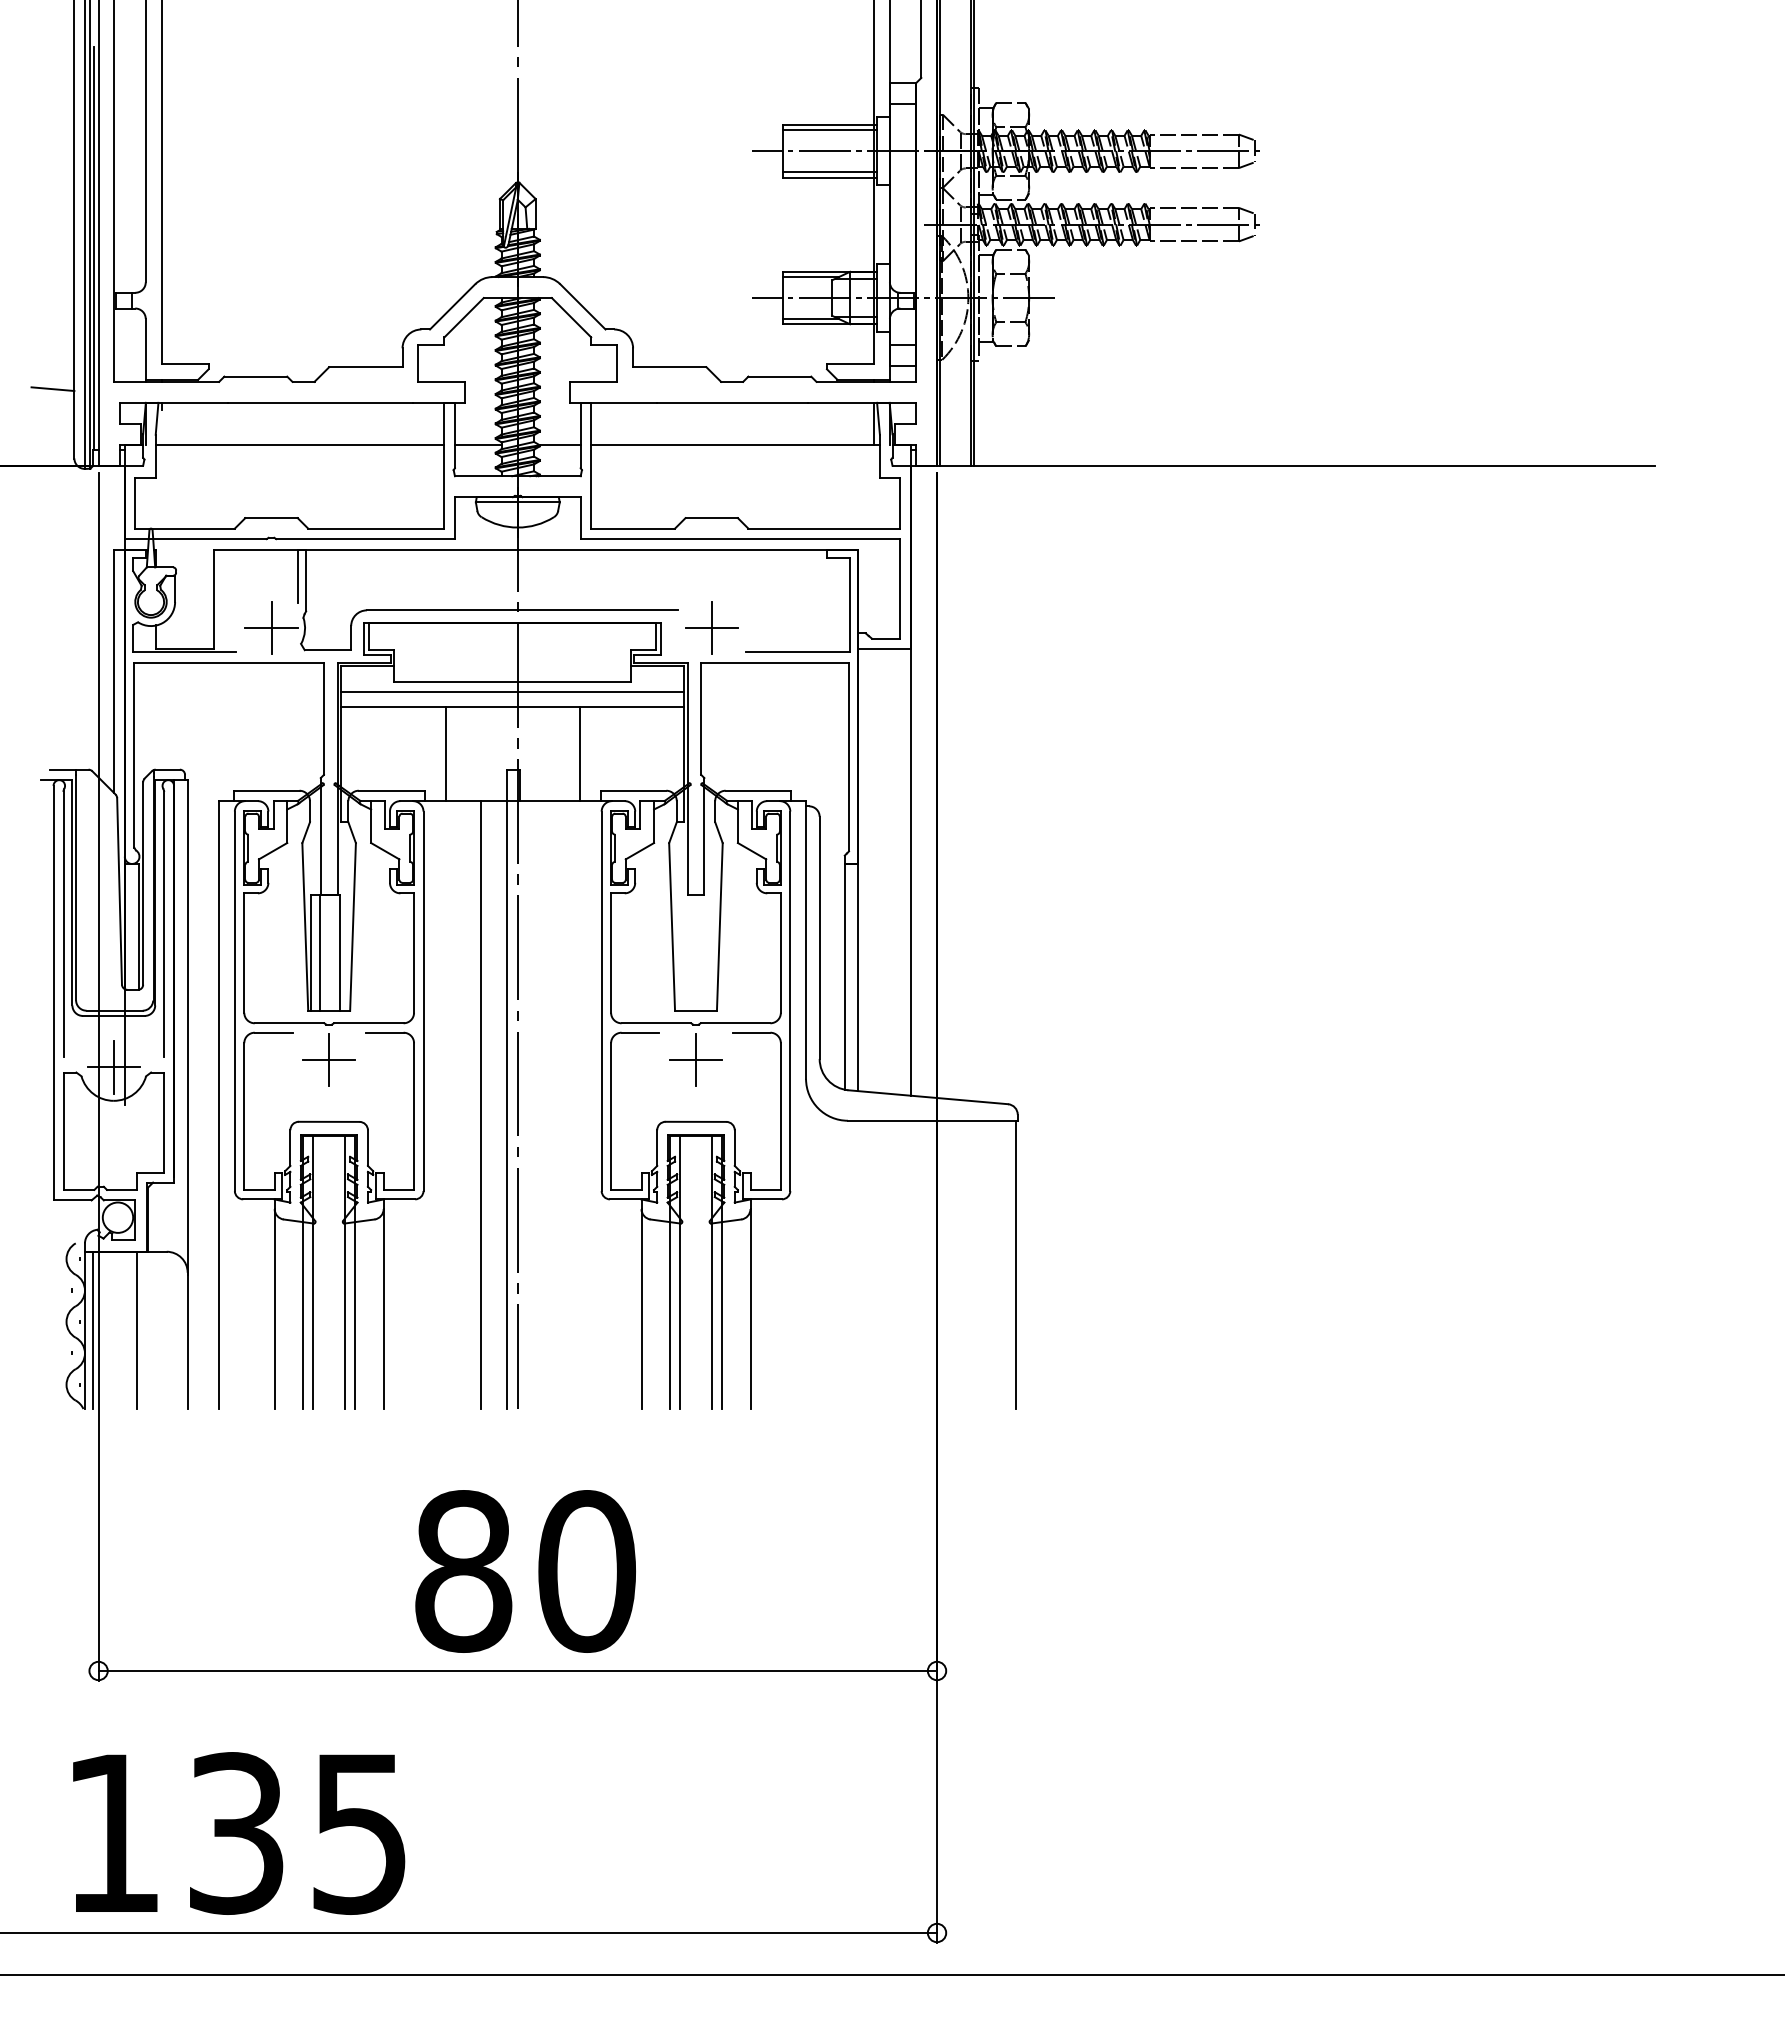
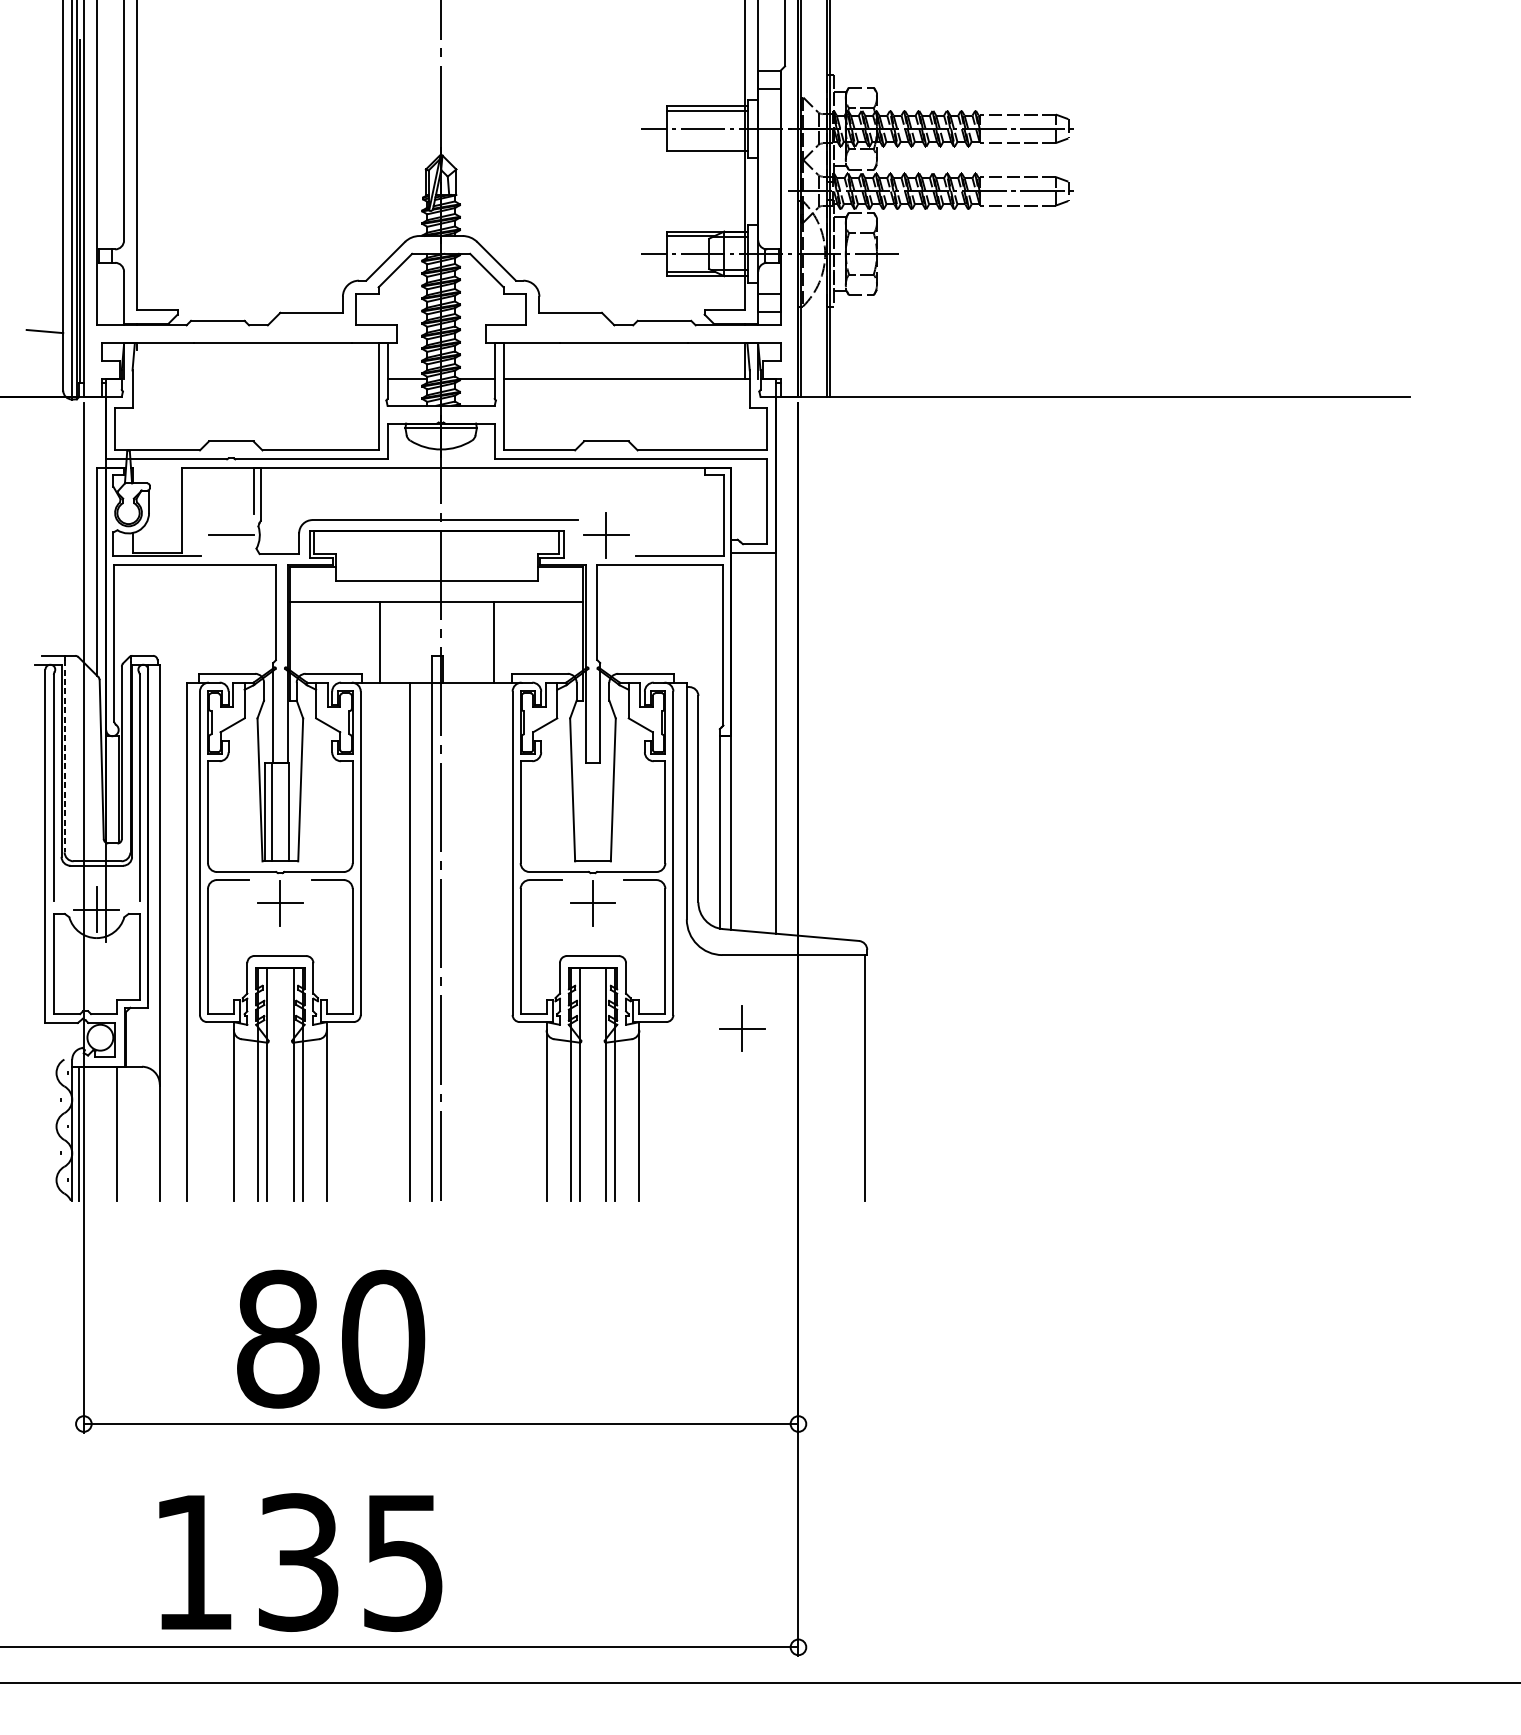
line: (829, 172) -> (706, 146), removed
line: (299, 444) -> (255, 378), removed
line: (271, 627) -> (231, 534), removed
line: (512, 692) -> (436, 590), removed
line: (76, 887) -> (65, 756), solid -> dashed
part: (870, 1206) -> (741, 1028), added
text: (525, 1571) -> (330, 1339), moved
text: (239, 1833) -> (301, 1562), moved

